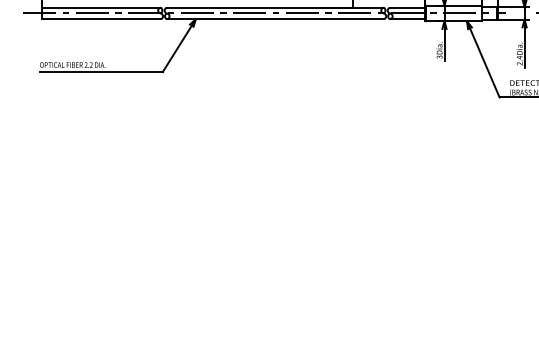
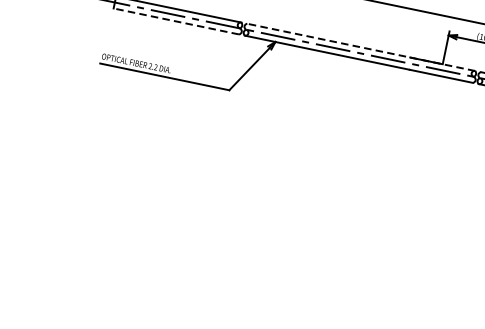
line: (275, 7) -> (361, 47), solid -> dashed
line: (101, 19) -> (176, 21), solid -> dashed

